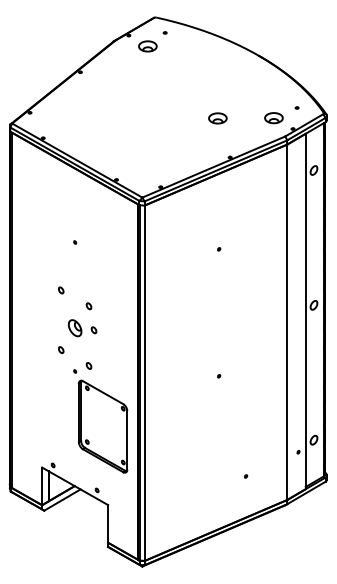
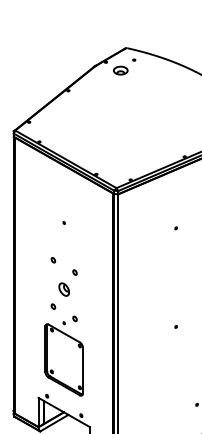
part: (217, 118) -> (174, 126), removed
part: (93, 330) -> (78, 291), removed
part: (102, 426) -> (63, 359), moved

